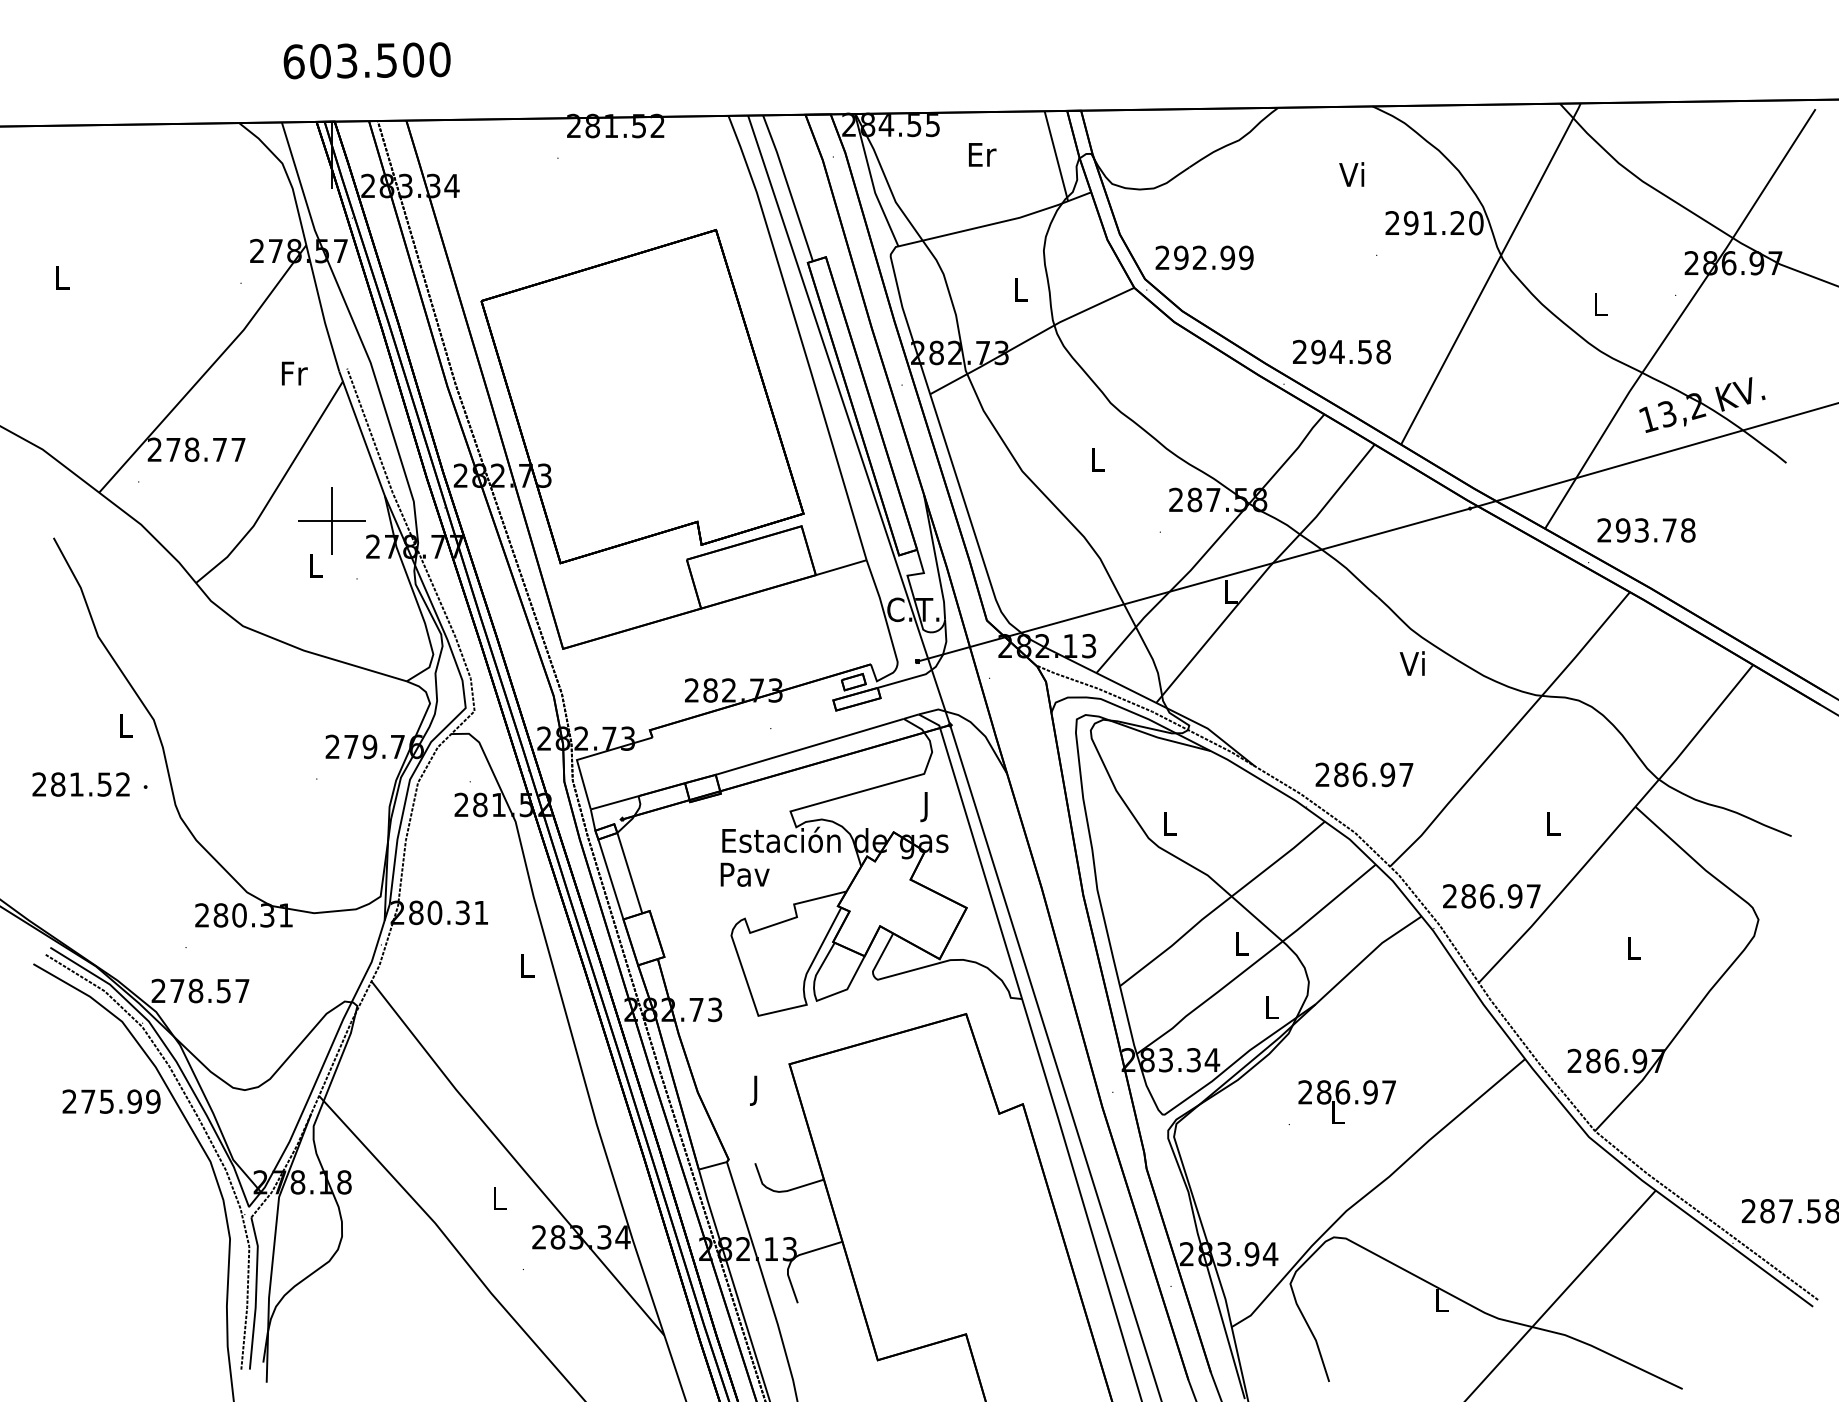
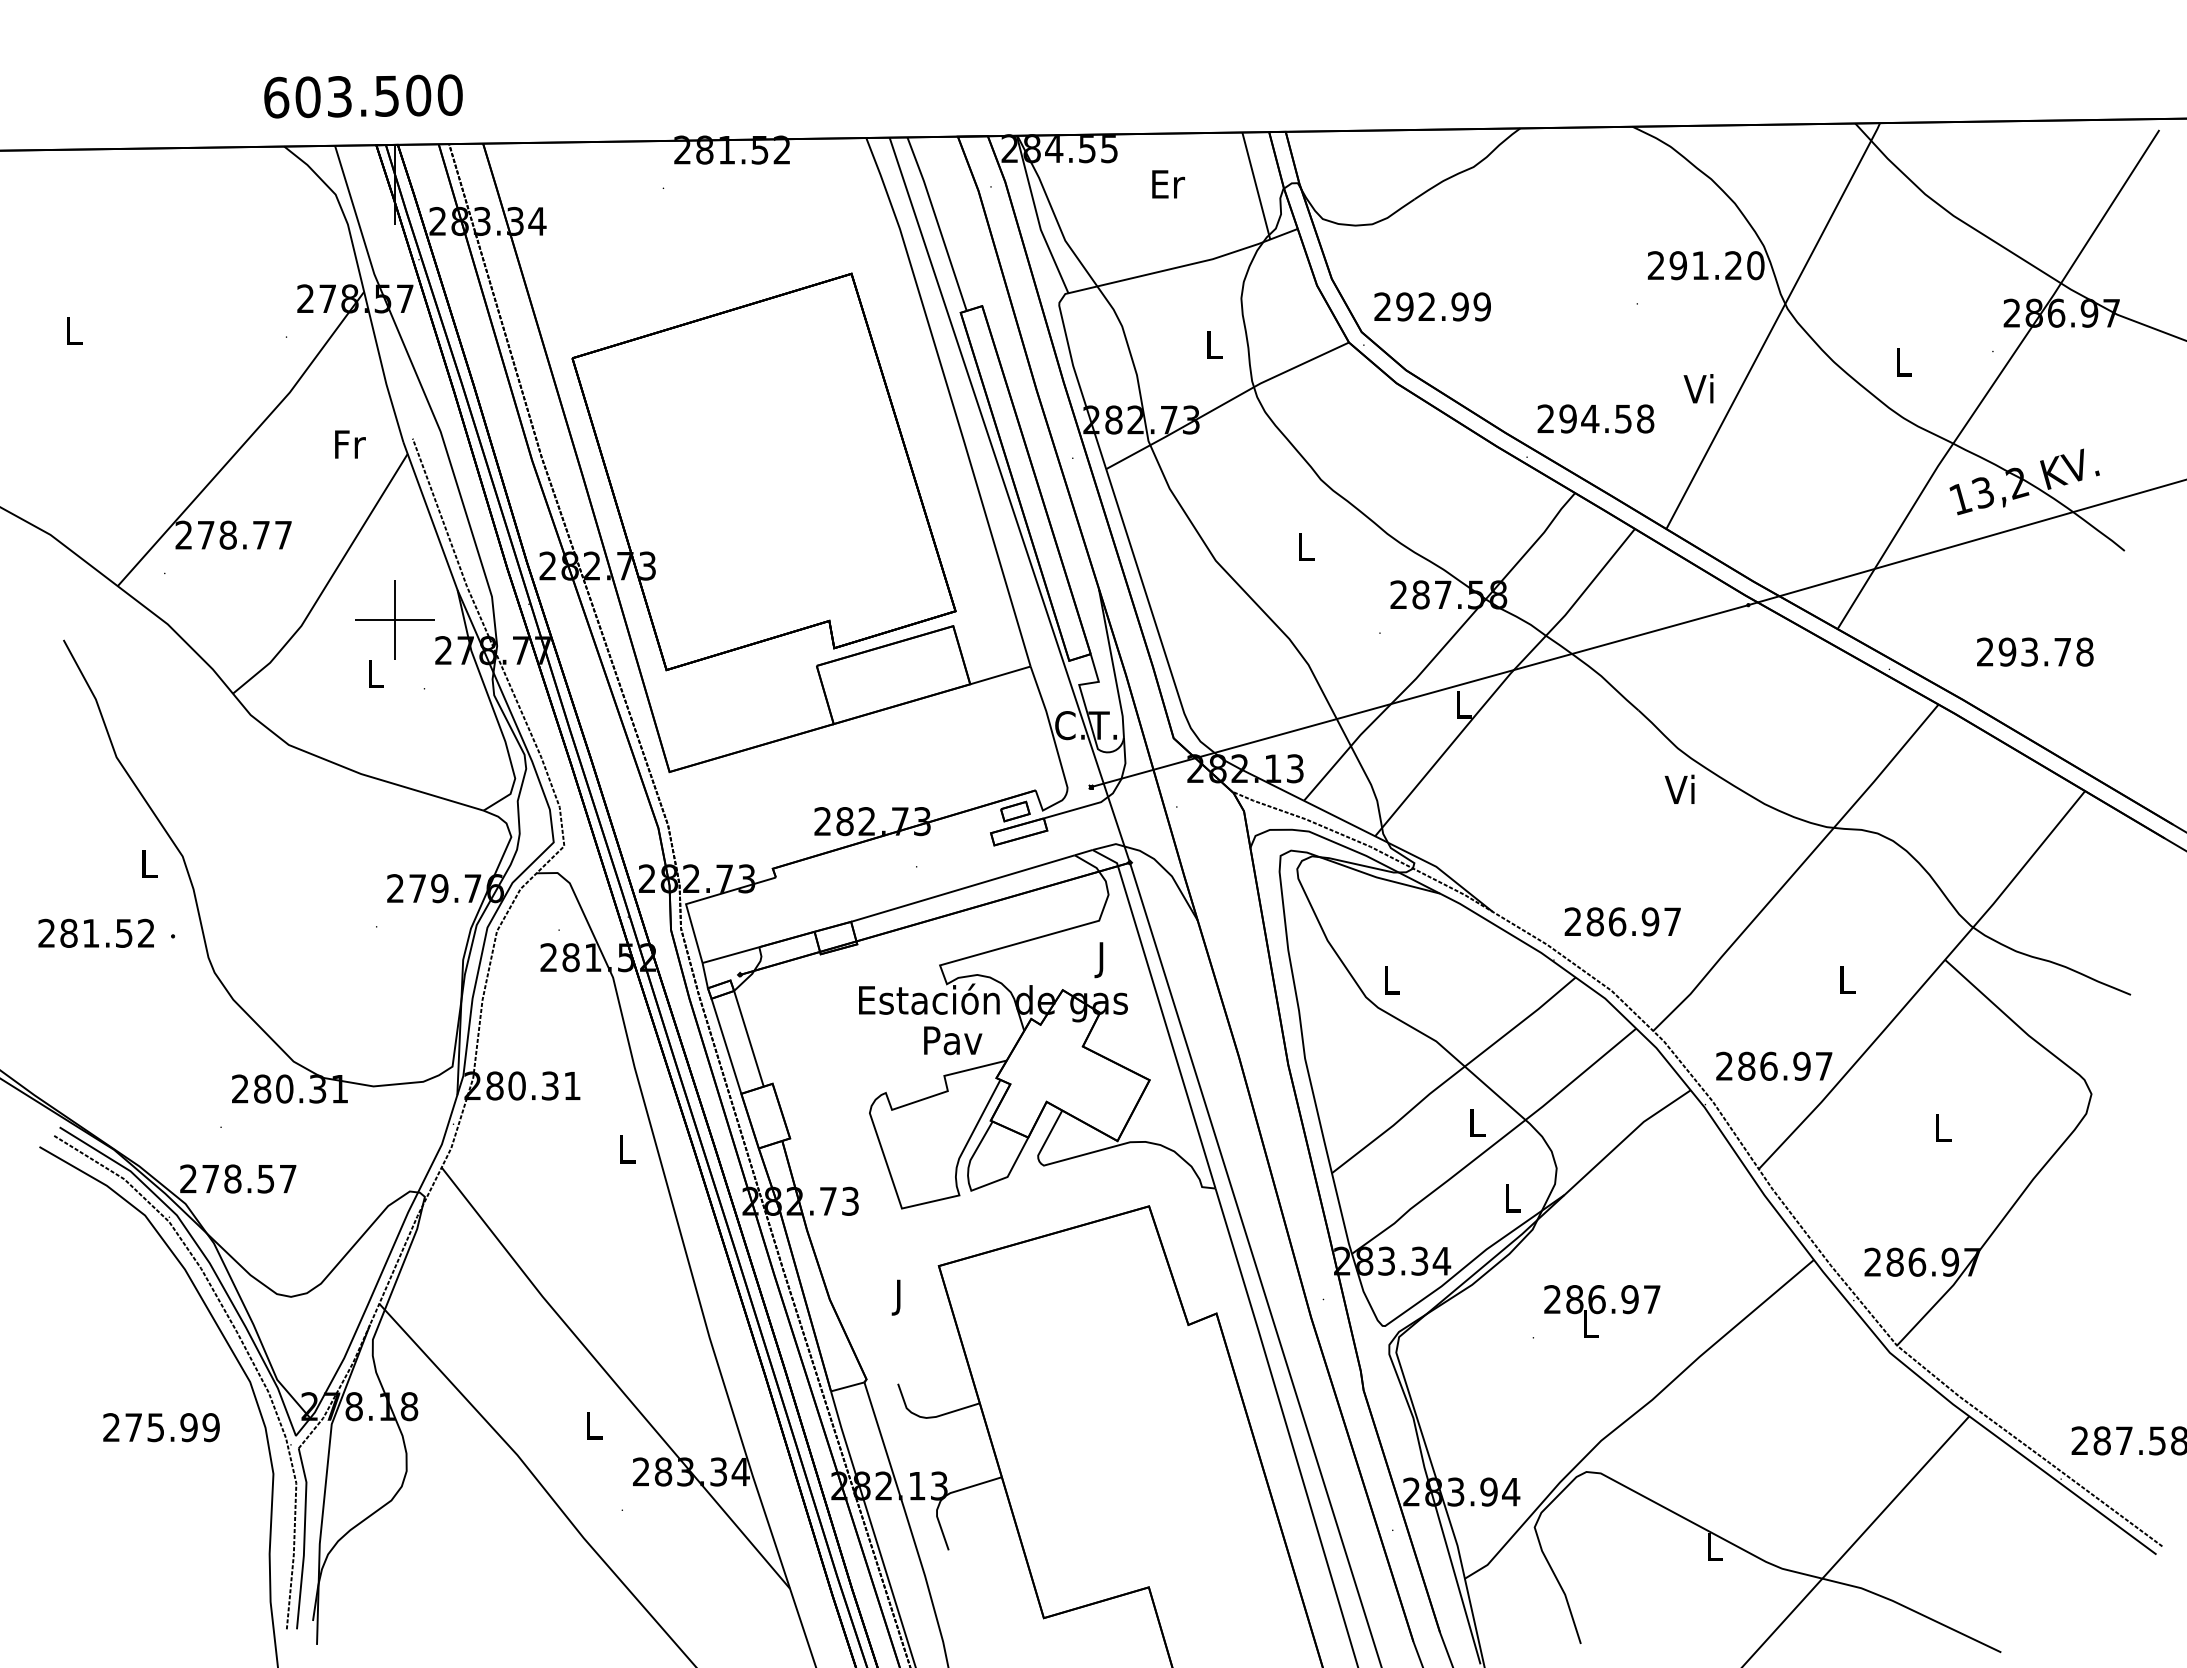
text: (367, 60) -> (363, 96), moved
text: (1351, 174) -> (1698, 388), moved
text: (1646, 529) -> (2035, 651), moved
text: (745, 874) -> (953, 1040), moved
text: (111, 1101) -> (161, 1427), moved

